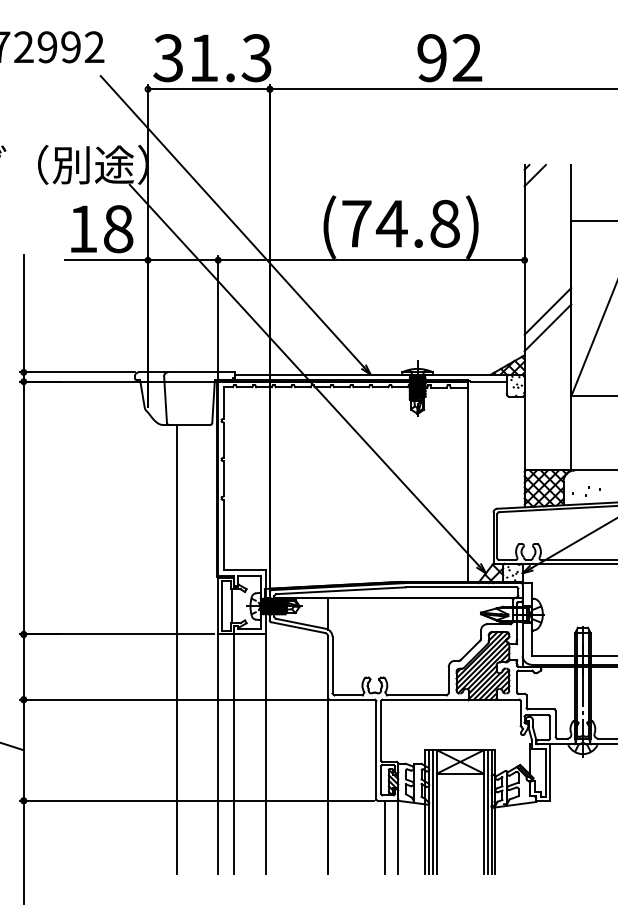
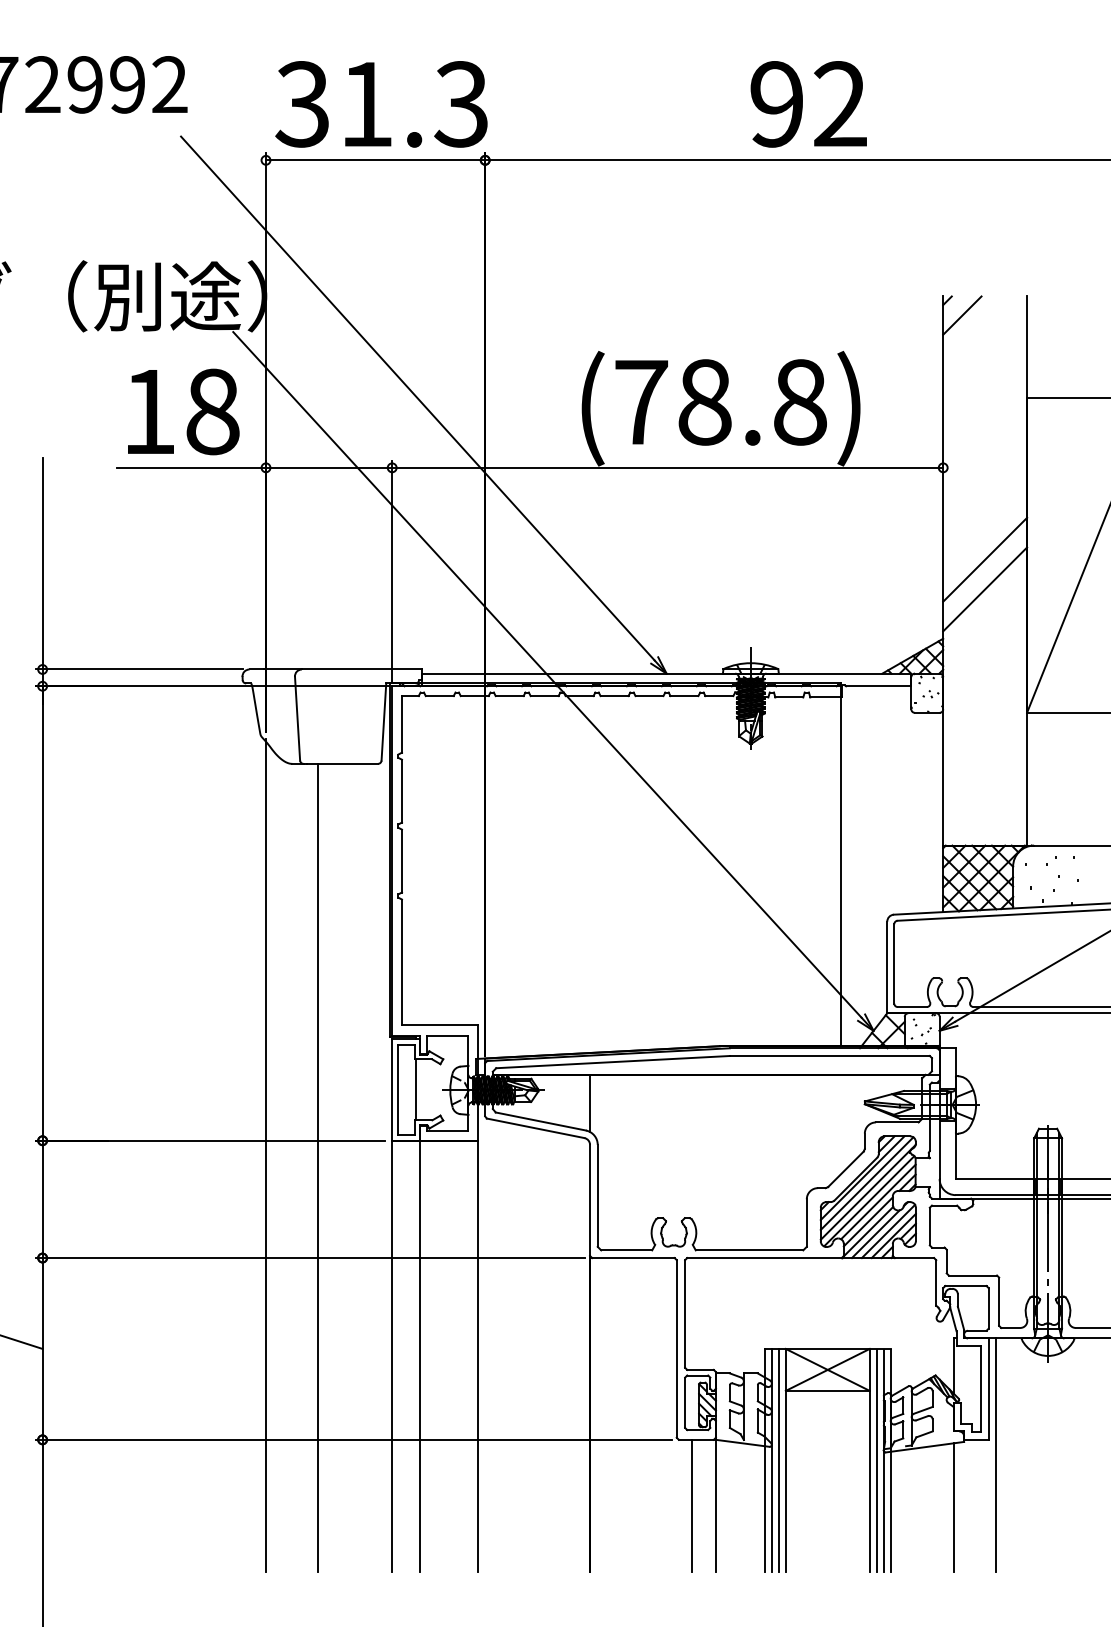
text: (391, 223) -> (703, 401), (74.8) -> (78.8)
line: (148, 642) -> (266, 1155), added
line: (553, 809) -> (995, 1455), added
line: (530, 838) -> (953, 1507), added

